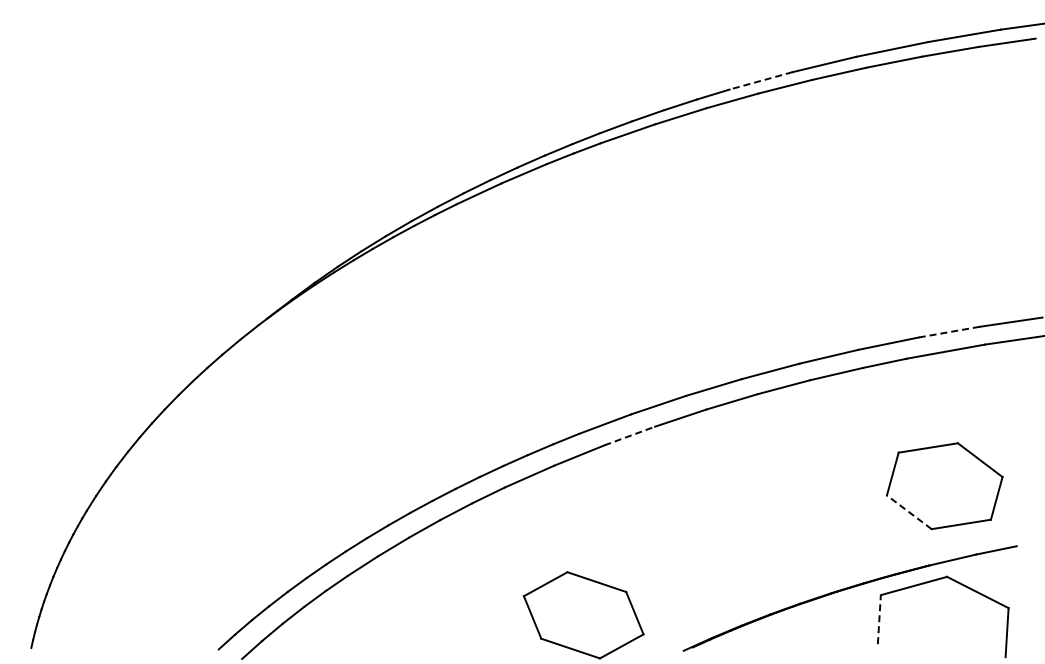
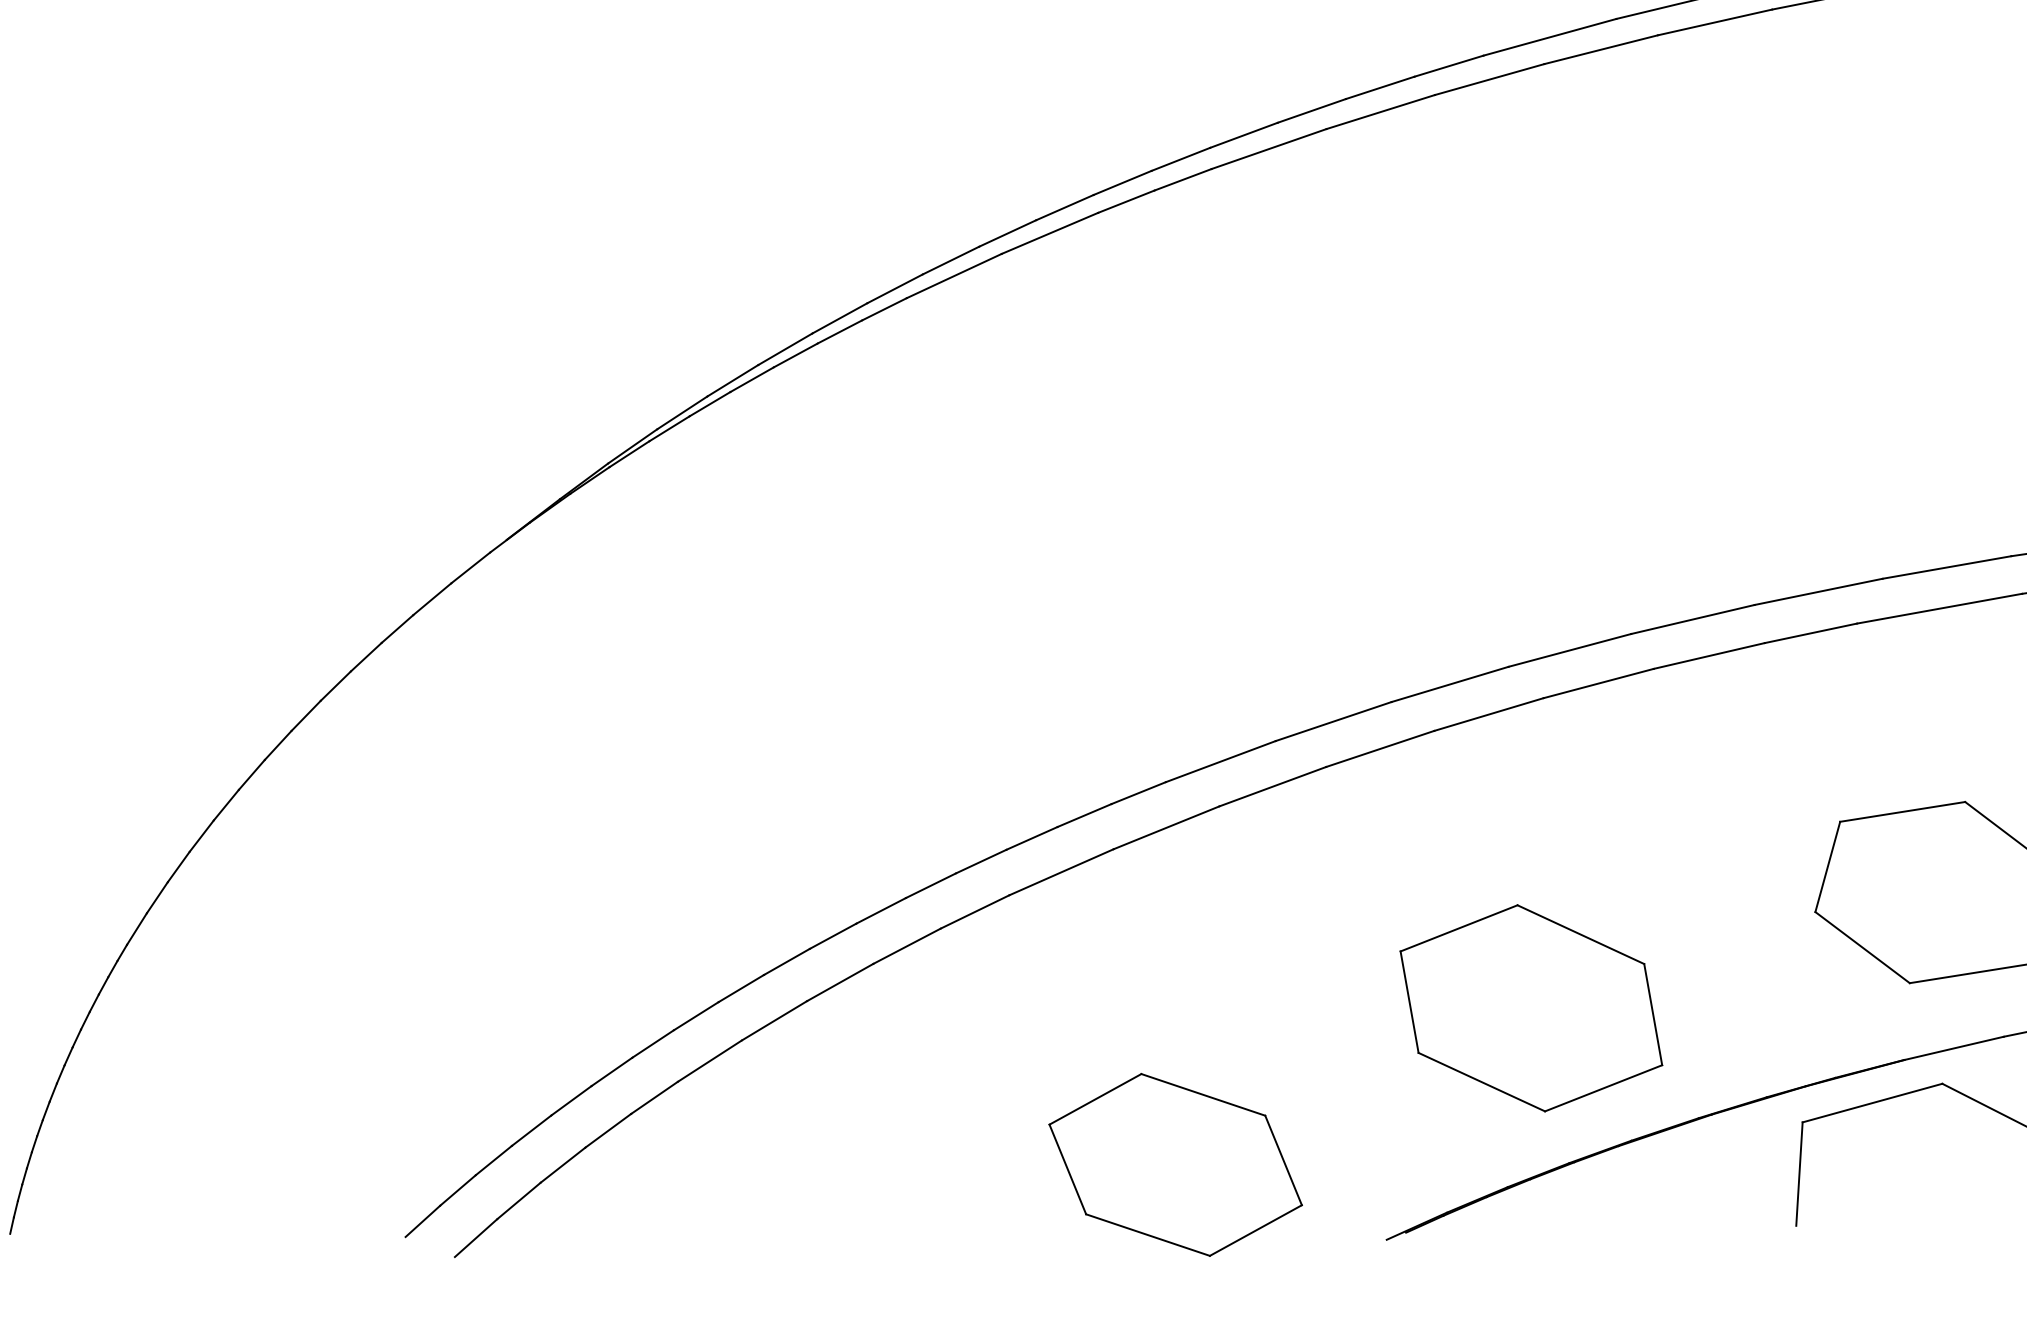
line: (761, 80) -> (1550, 36), dashed -> solid
line: (949, 332) -> (1947, 568), dashed -> solid
line: (630, 435) -> (1274, 785), dashed -> solid
line: (908, 512) -> (1860, 948), dashed -> solid
part: (752, 540) -> (1531, 1007), added
line: (879, 619) -> (1799, 1173), dashed -> solid

